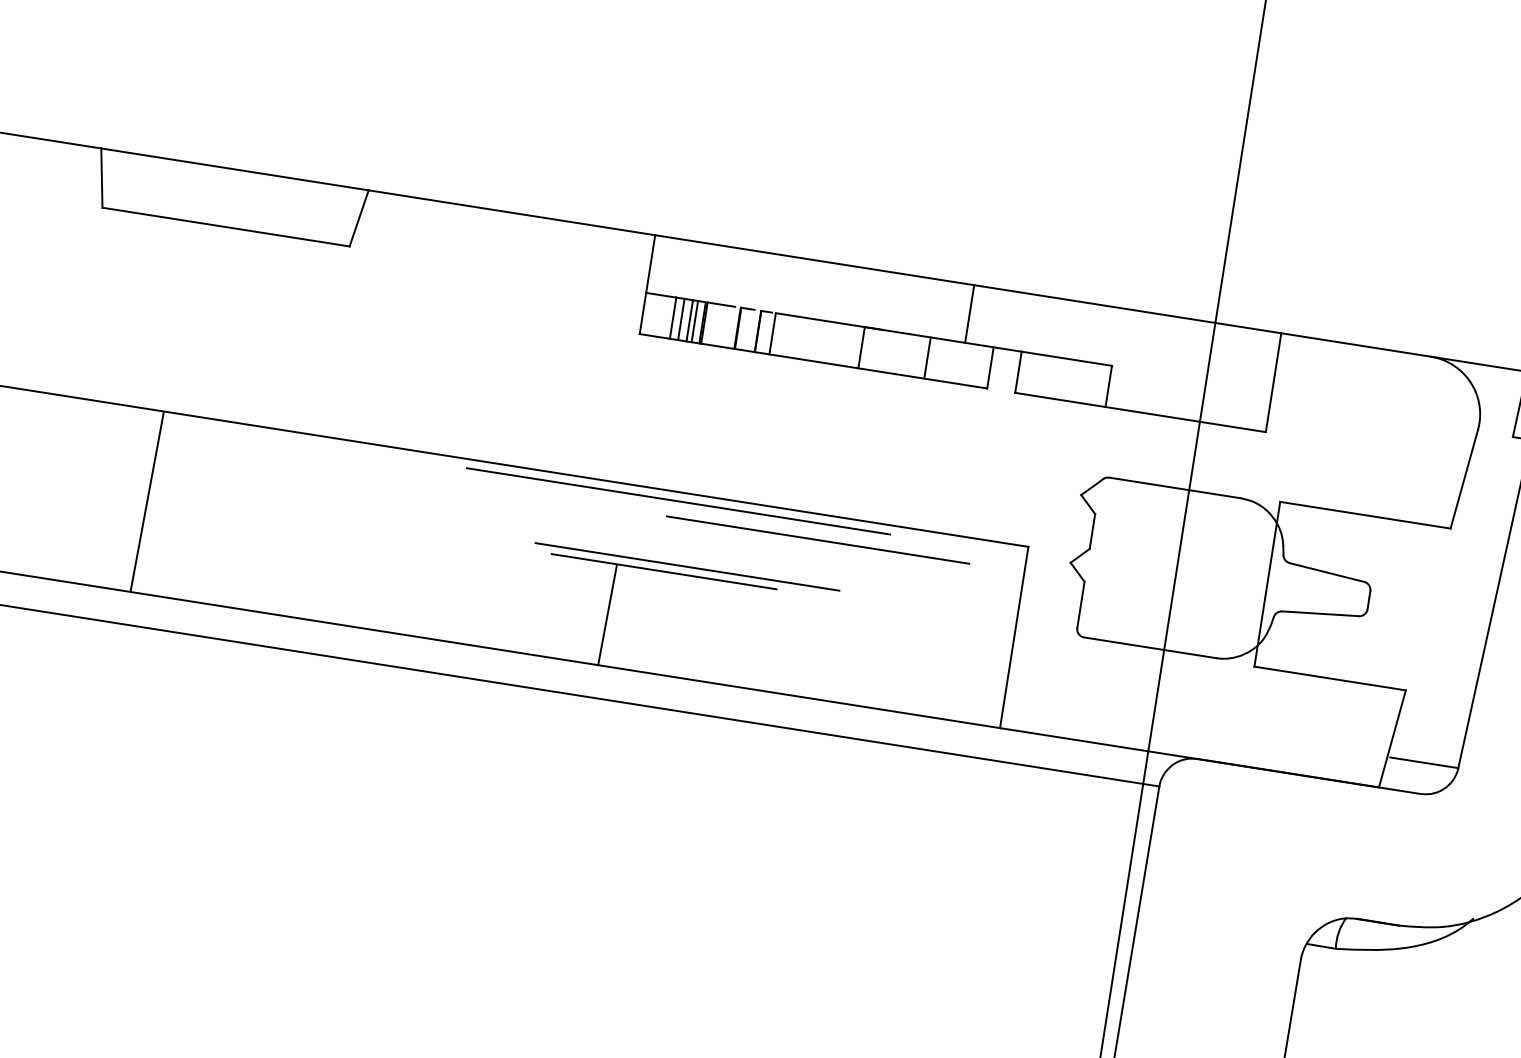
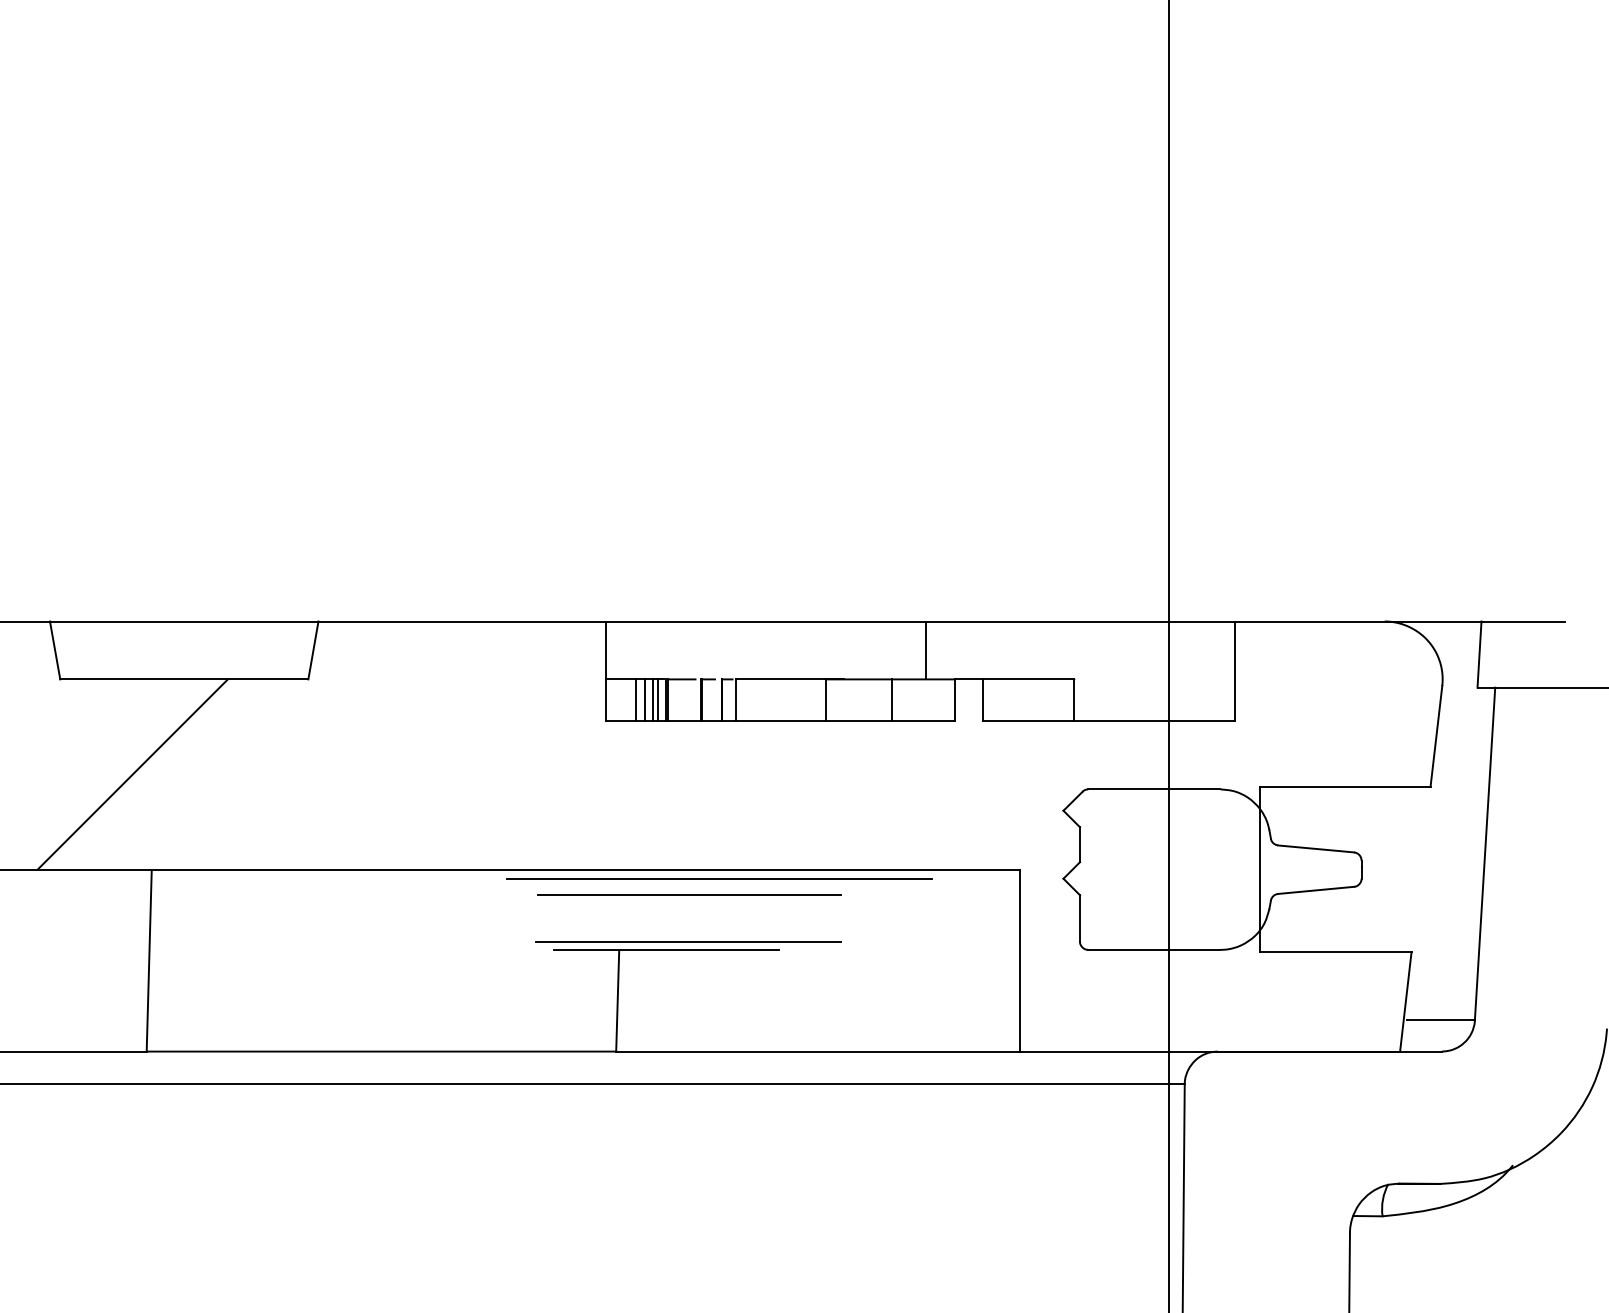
hatch: (159, 313) -> (132, 774), added
line: (678, 501) -> (719, 878), moved
line: (818, 539) -> (689, 894), moved

